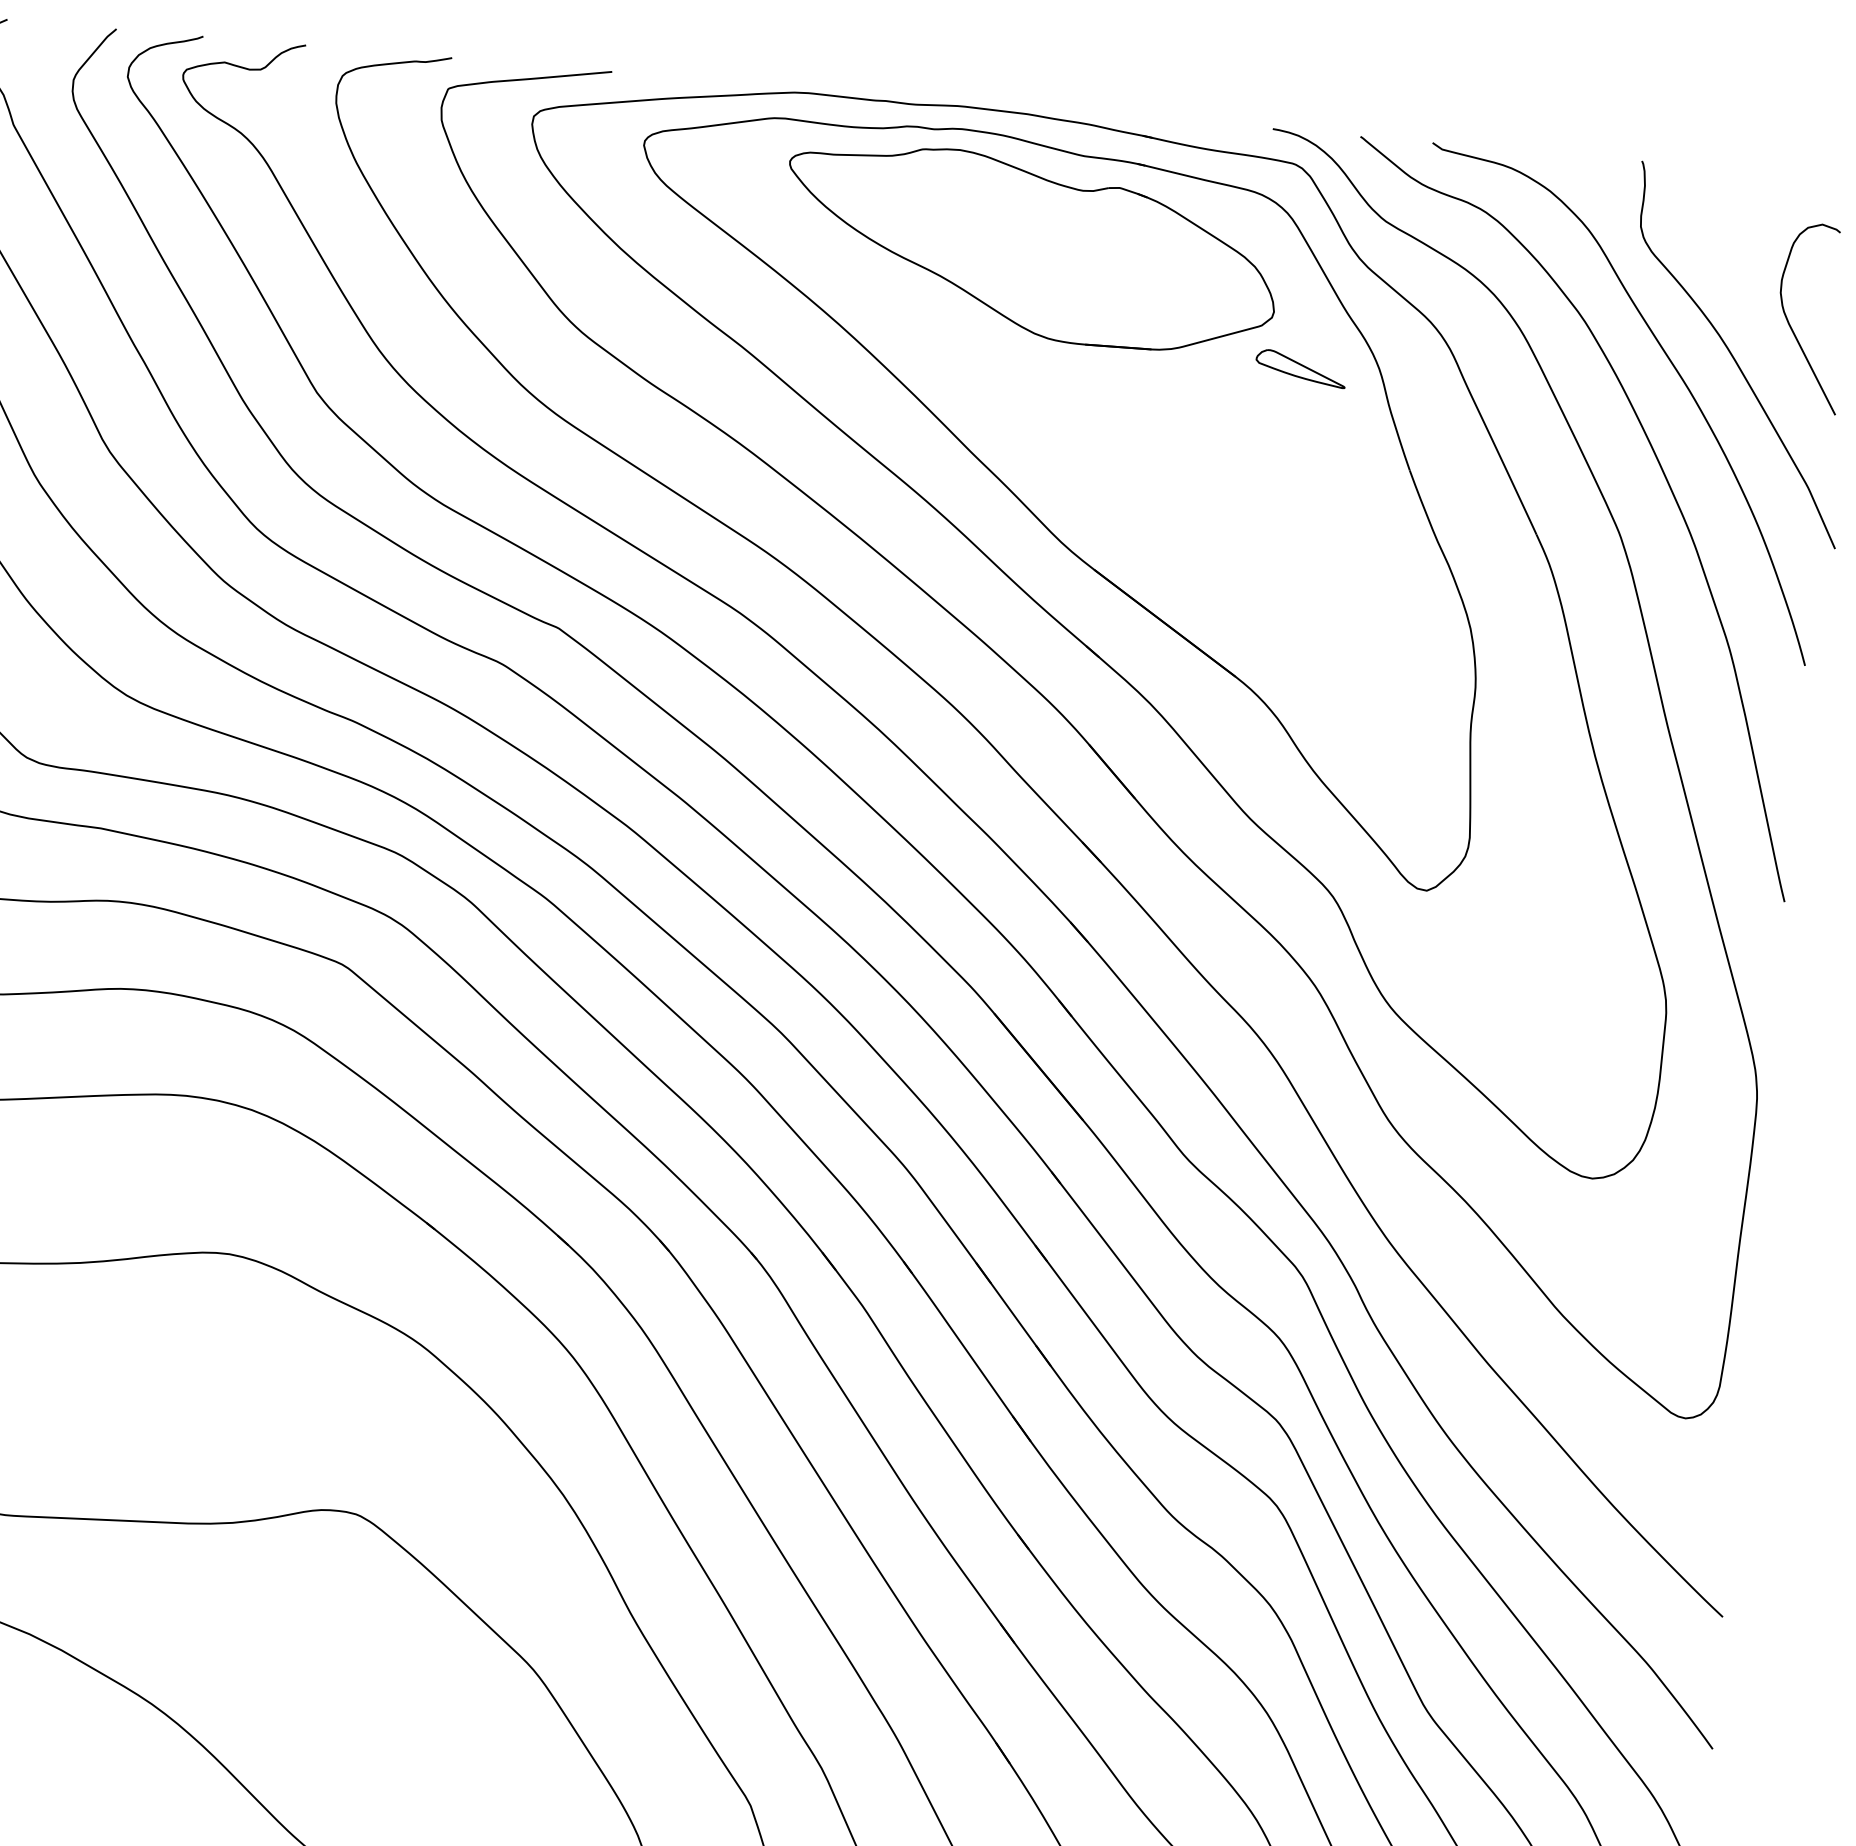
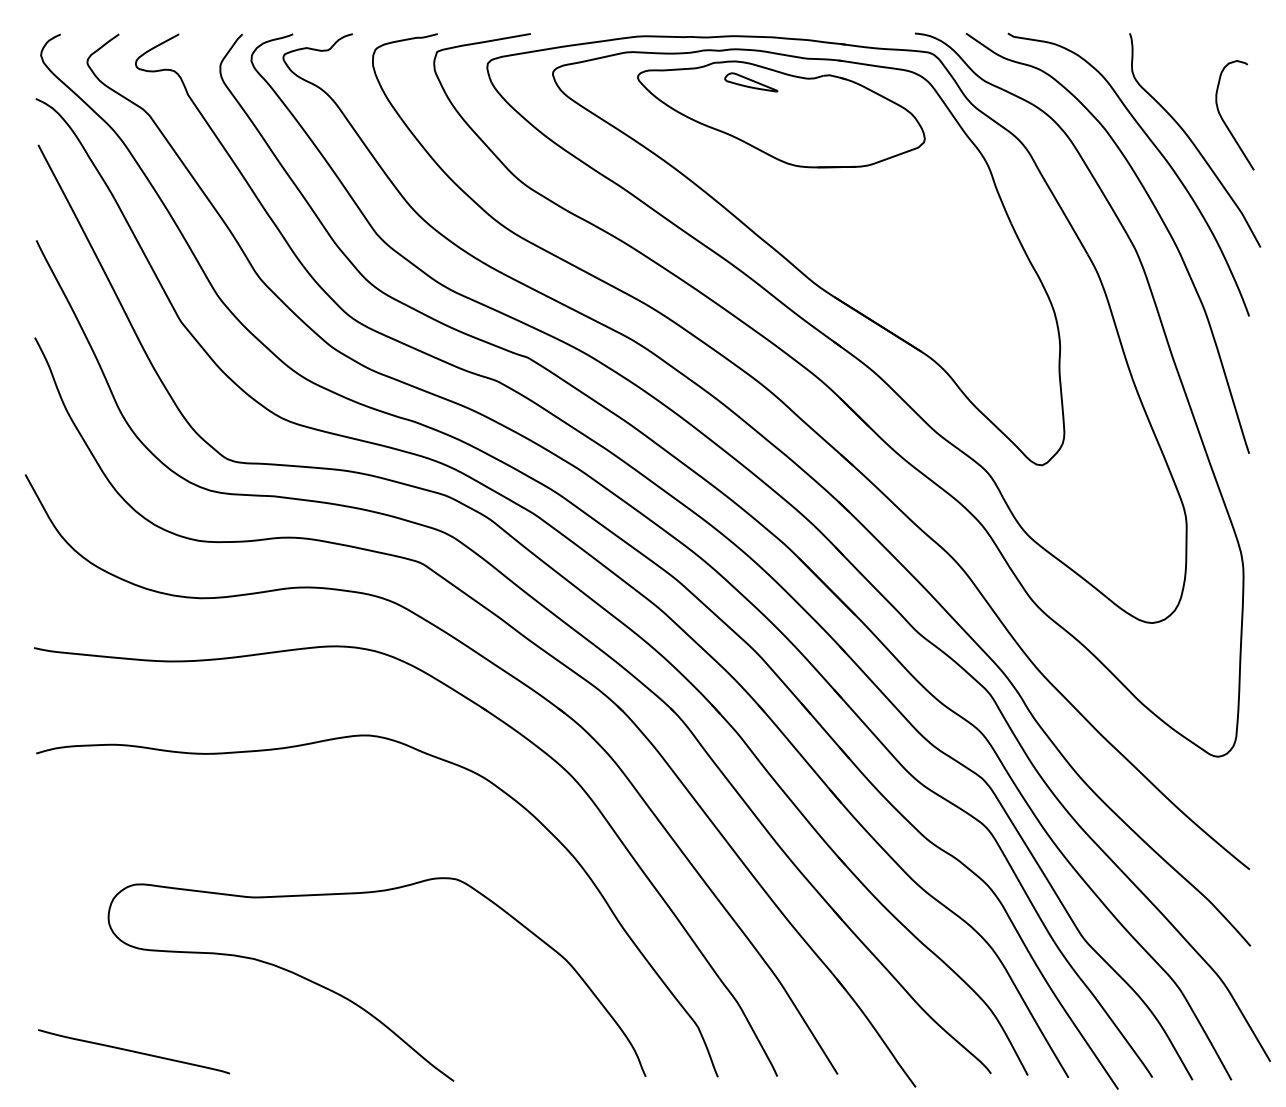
part: (1301, 368) -> (751, 82), moved

